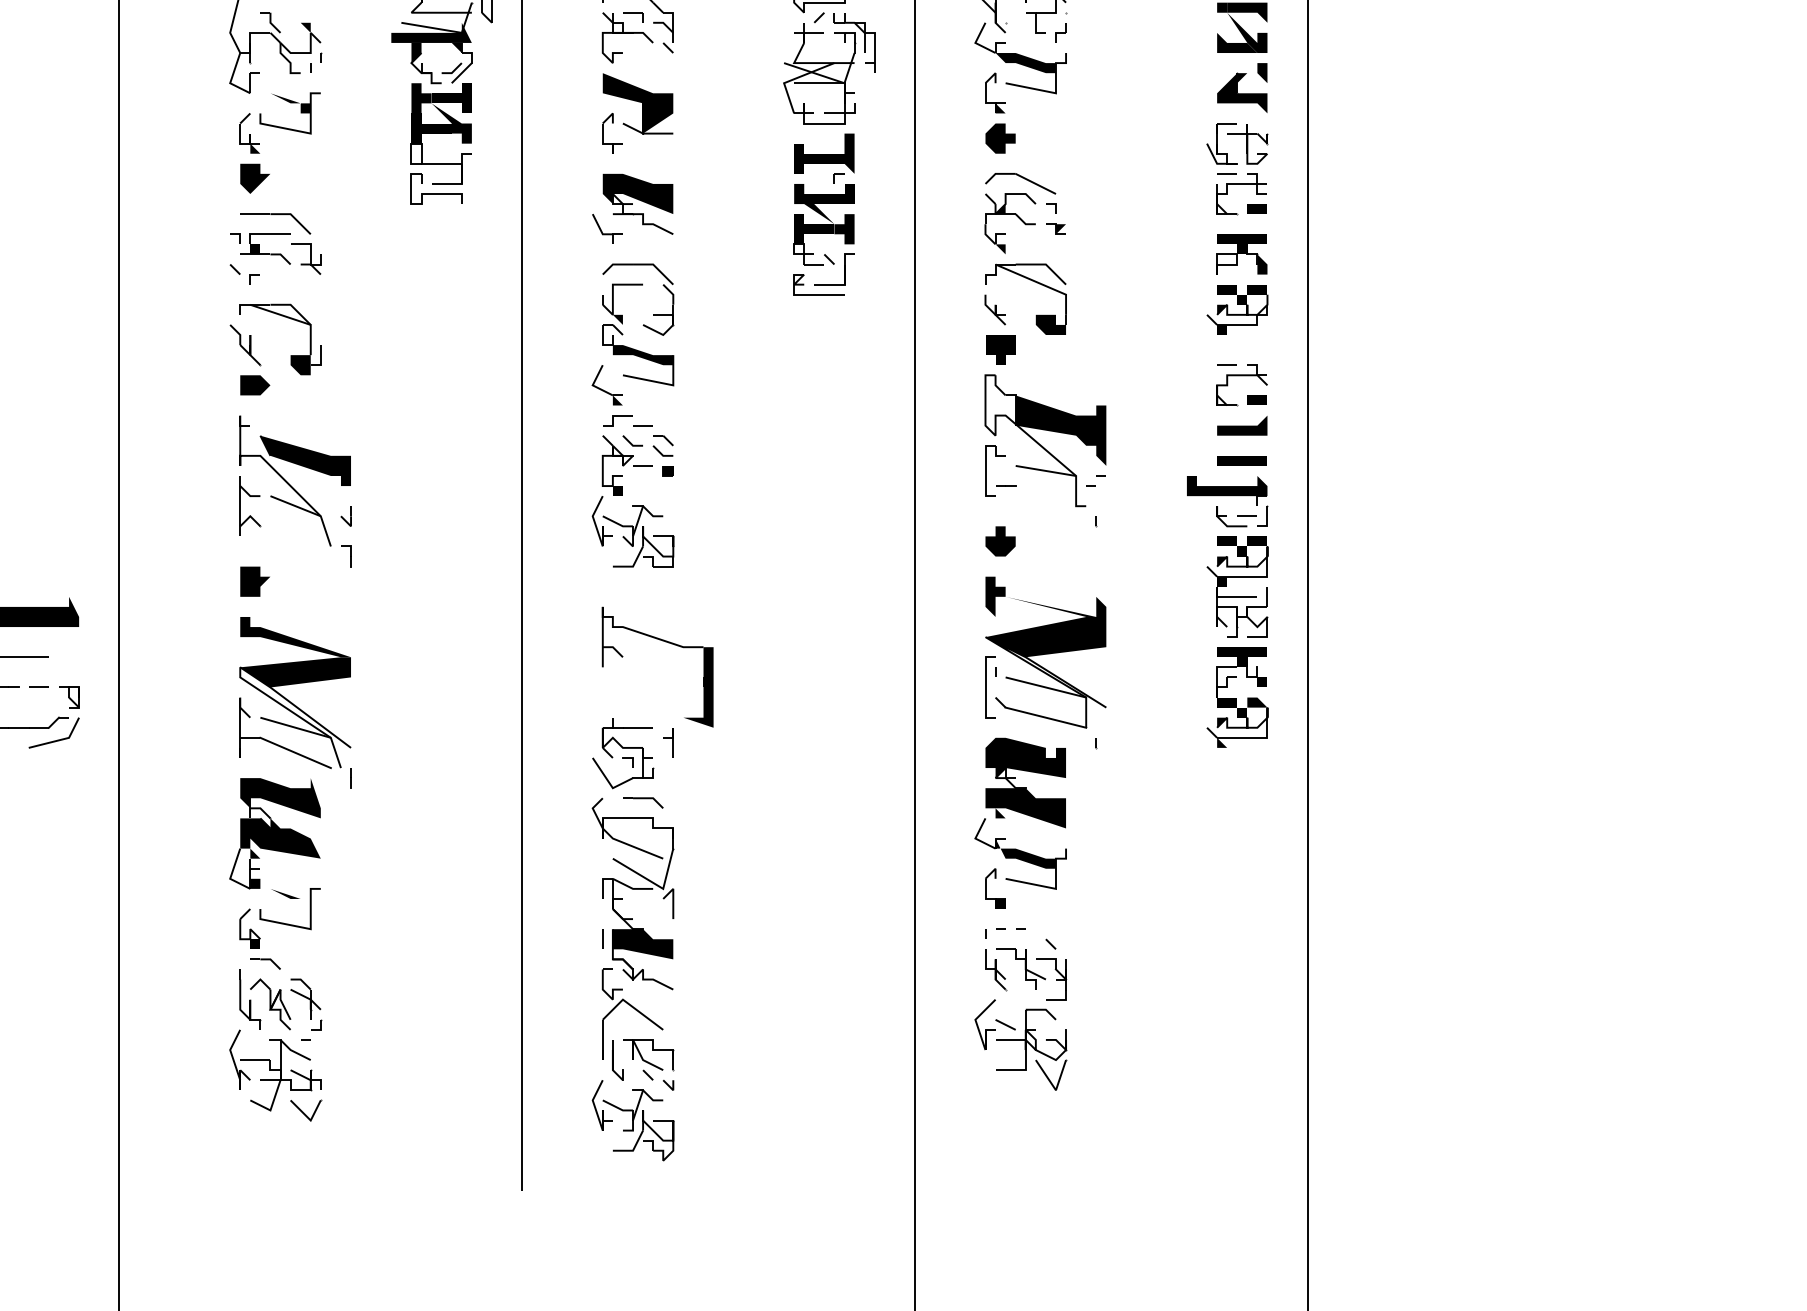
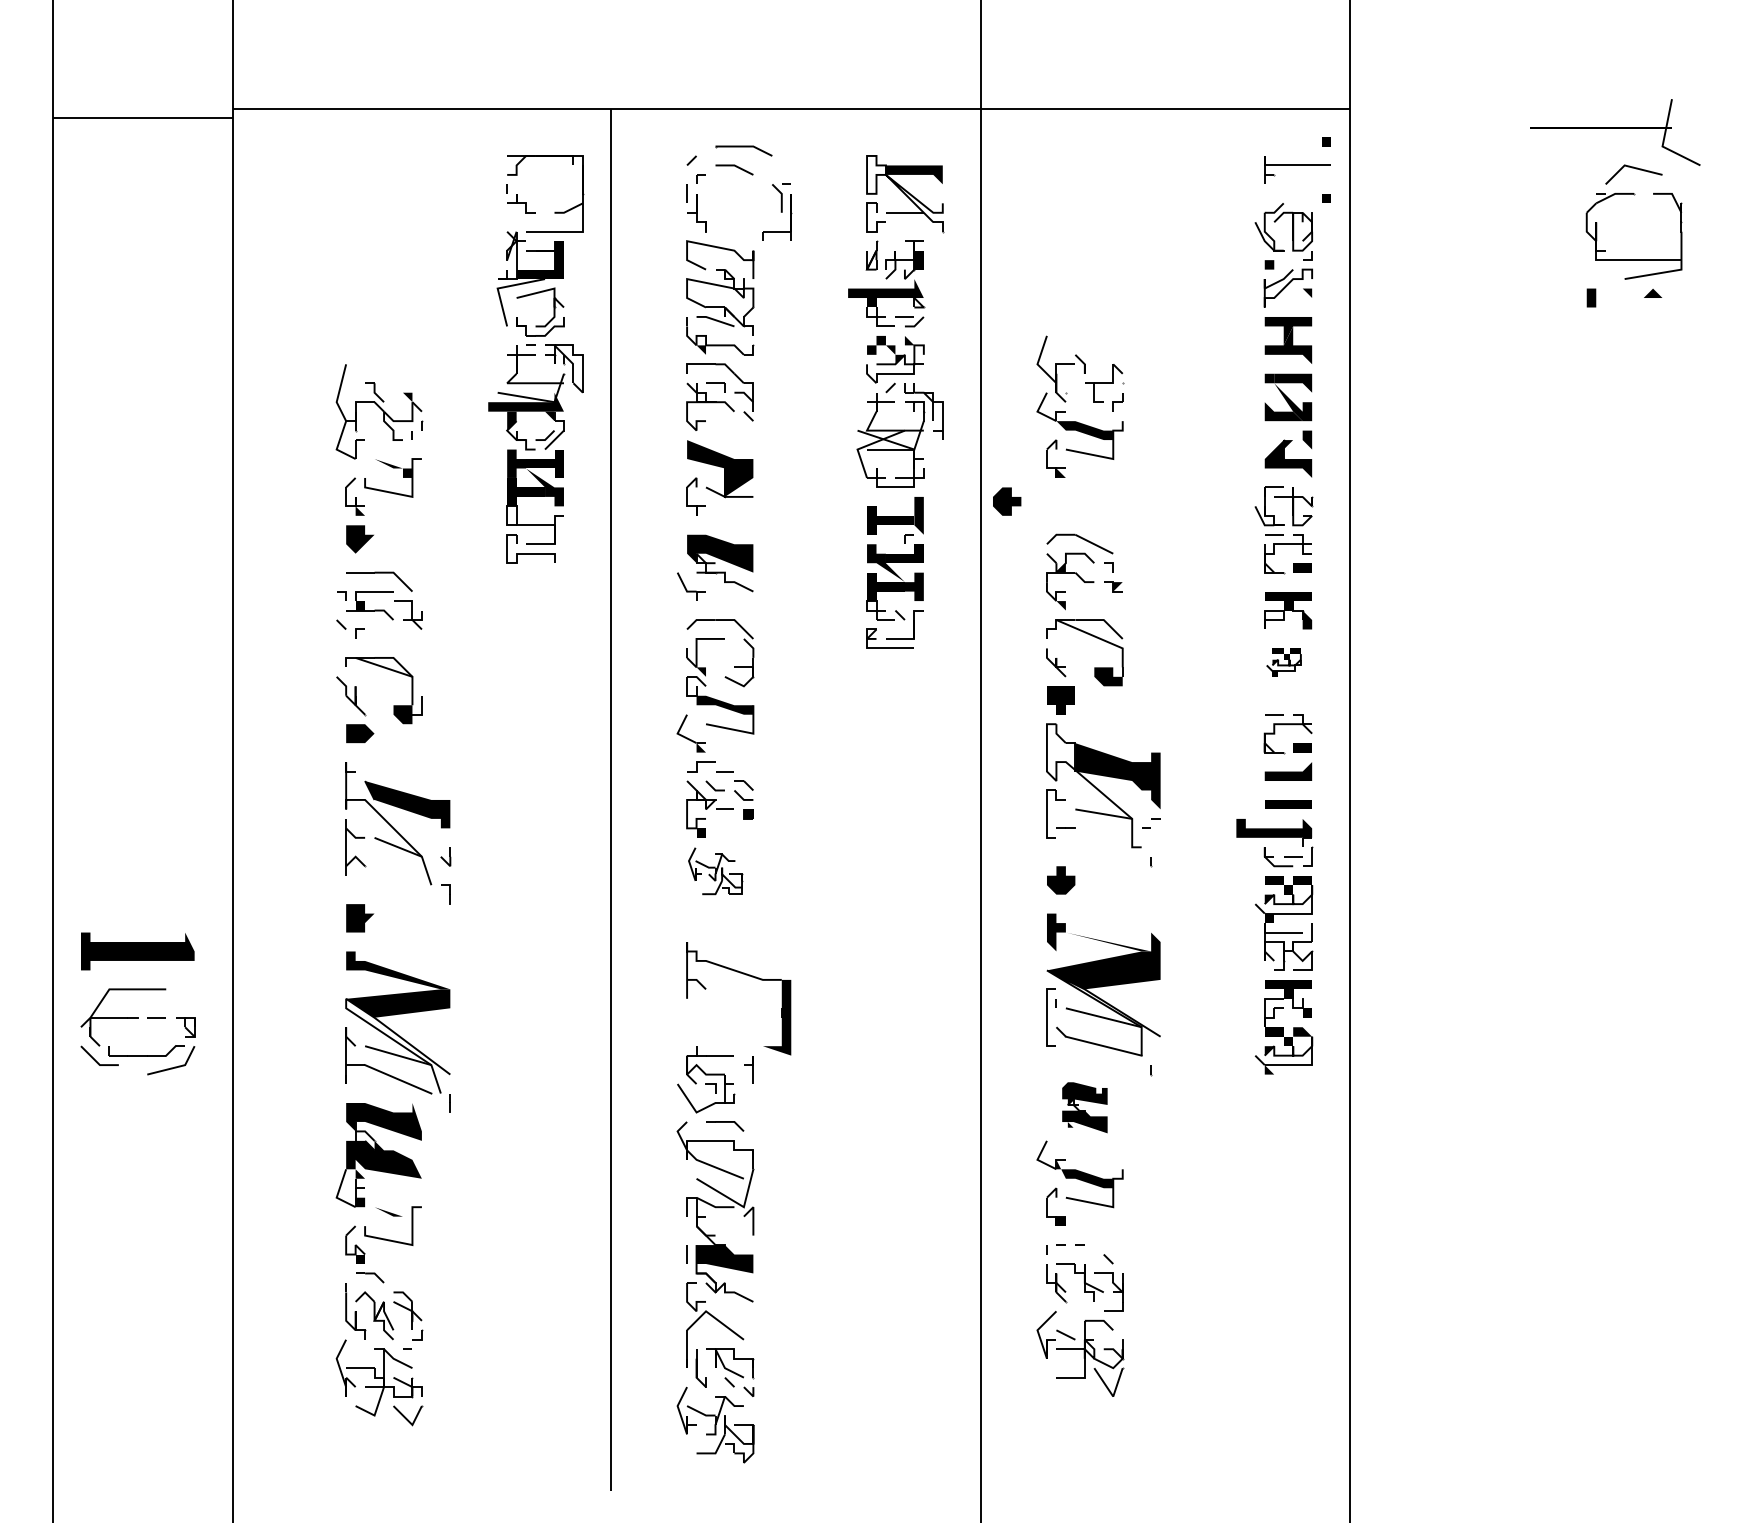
part: (1000, 138) -> (1007, 501), moved
part: (1237, 309) -> (1283, 662), size x0.6
part: (633, 530) -> (715, 870), size x0.7
part: (1025, 782) -> (1084, 1107), size x0.6

